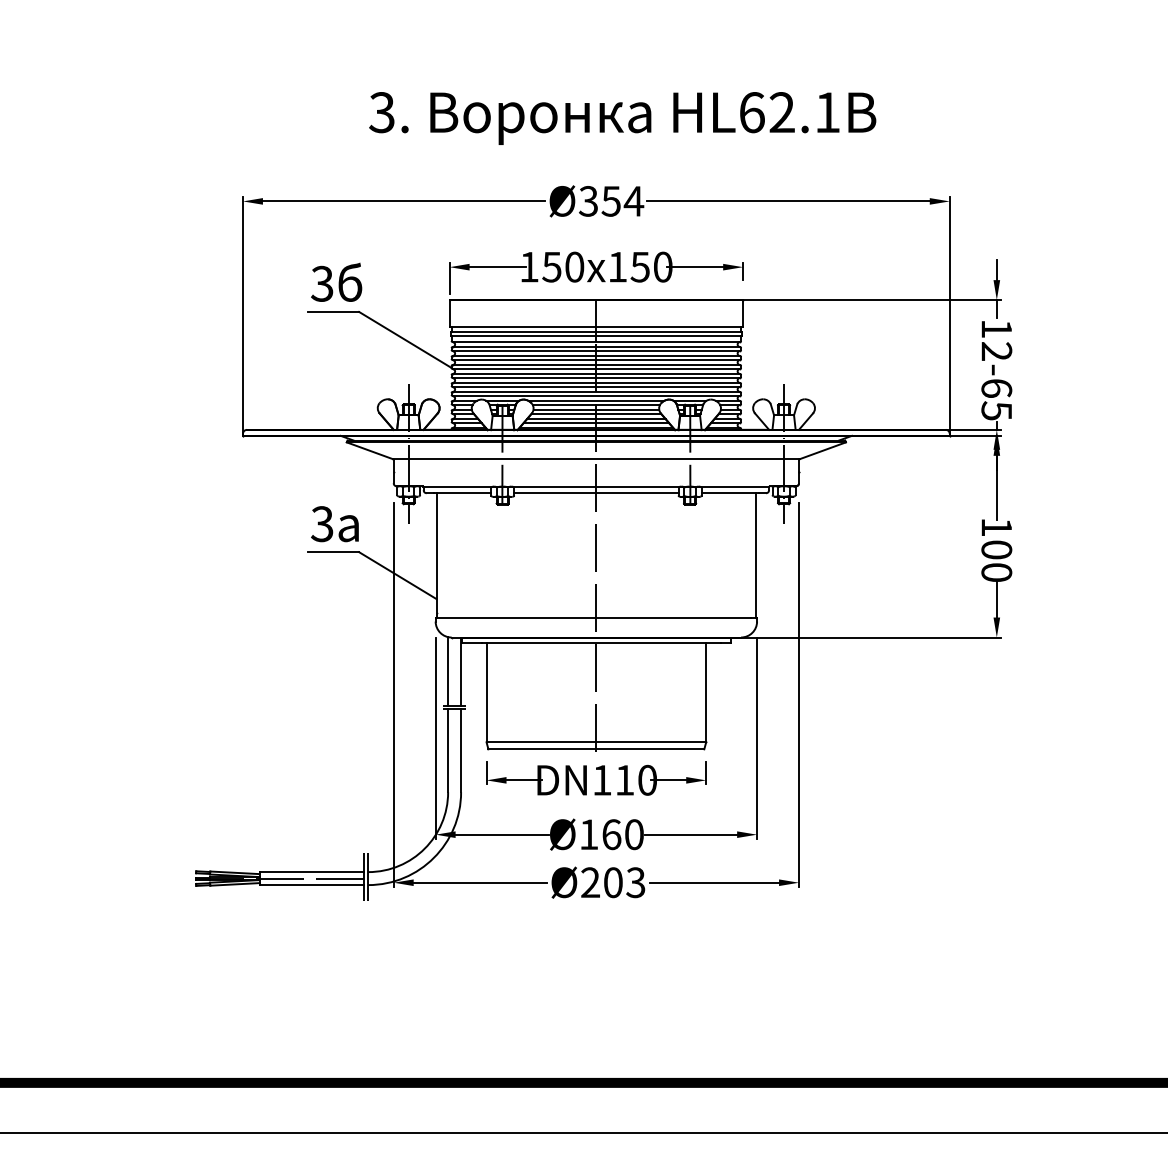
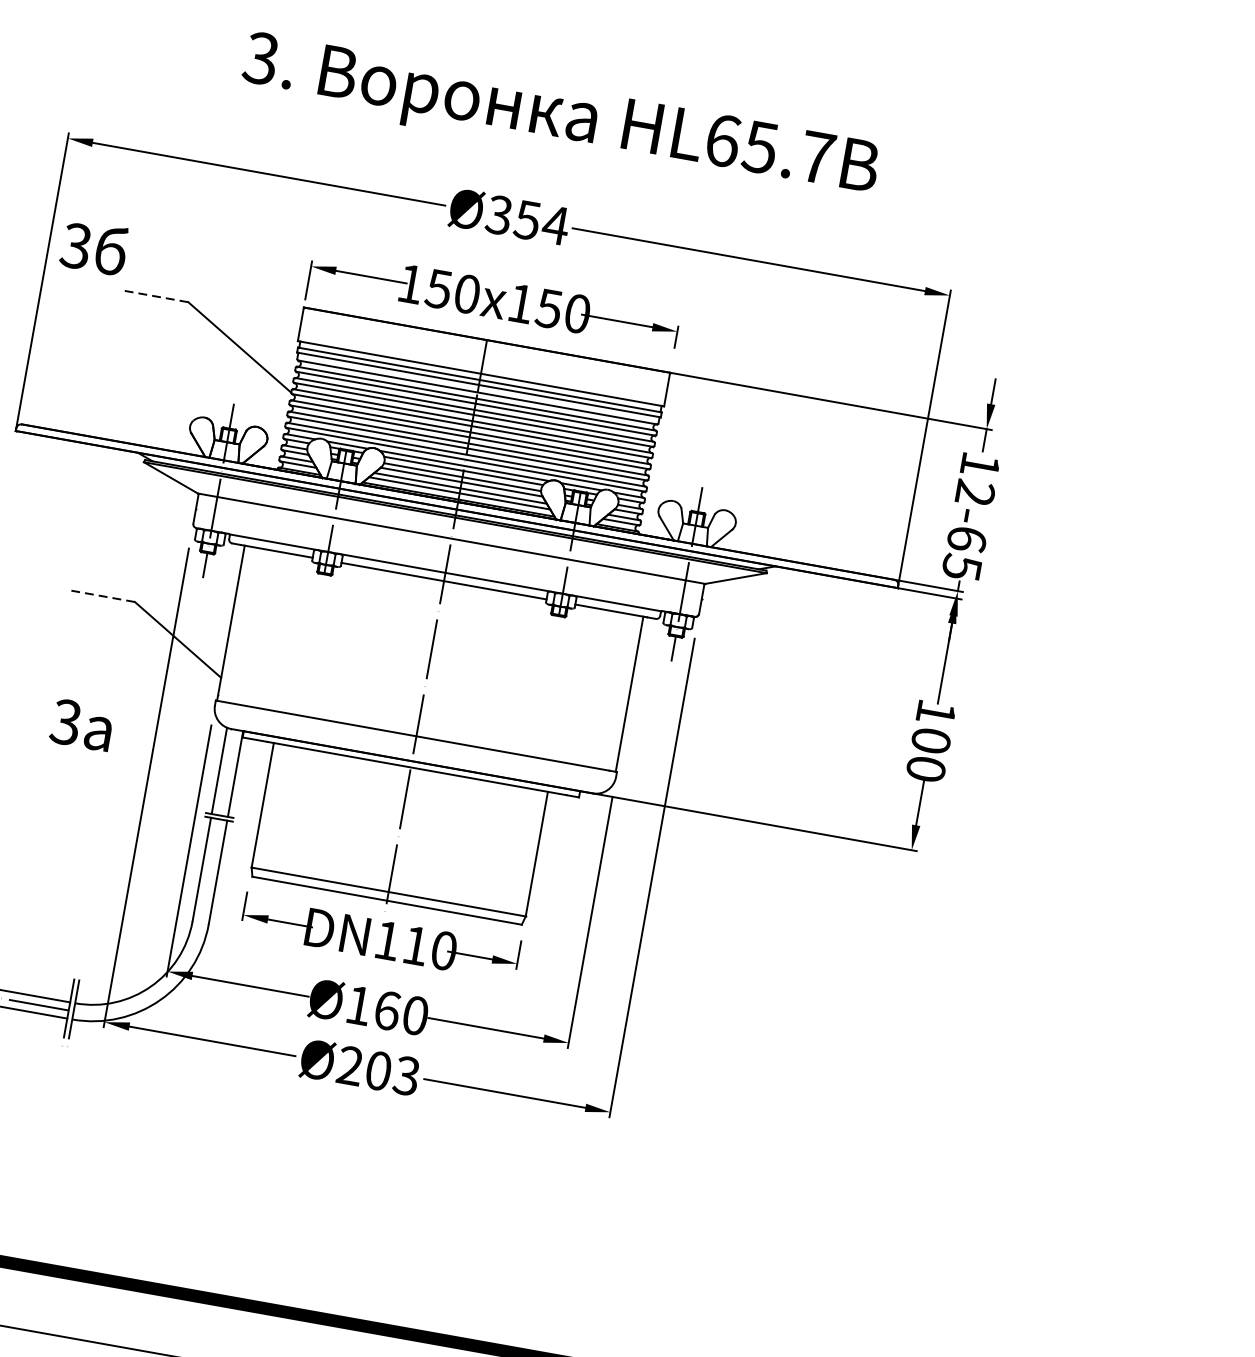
text: (804, 112) -> (788, 152), HL62.1B -> HL65.7B
text: (336, 281) -> (94, 246), moved
line: (333, 311) -> (156, 295), solid -> dashed
text: (334, 524) -> (81, 725), moved
line: (333, 552) -> (102, 596), solid -> dashed

